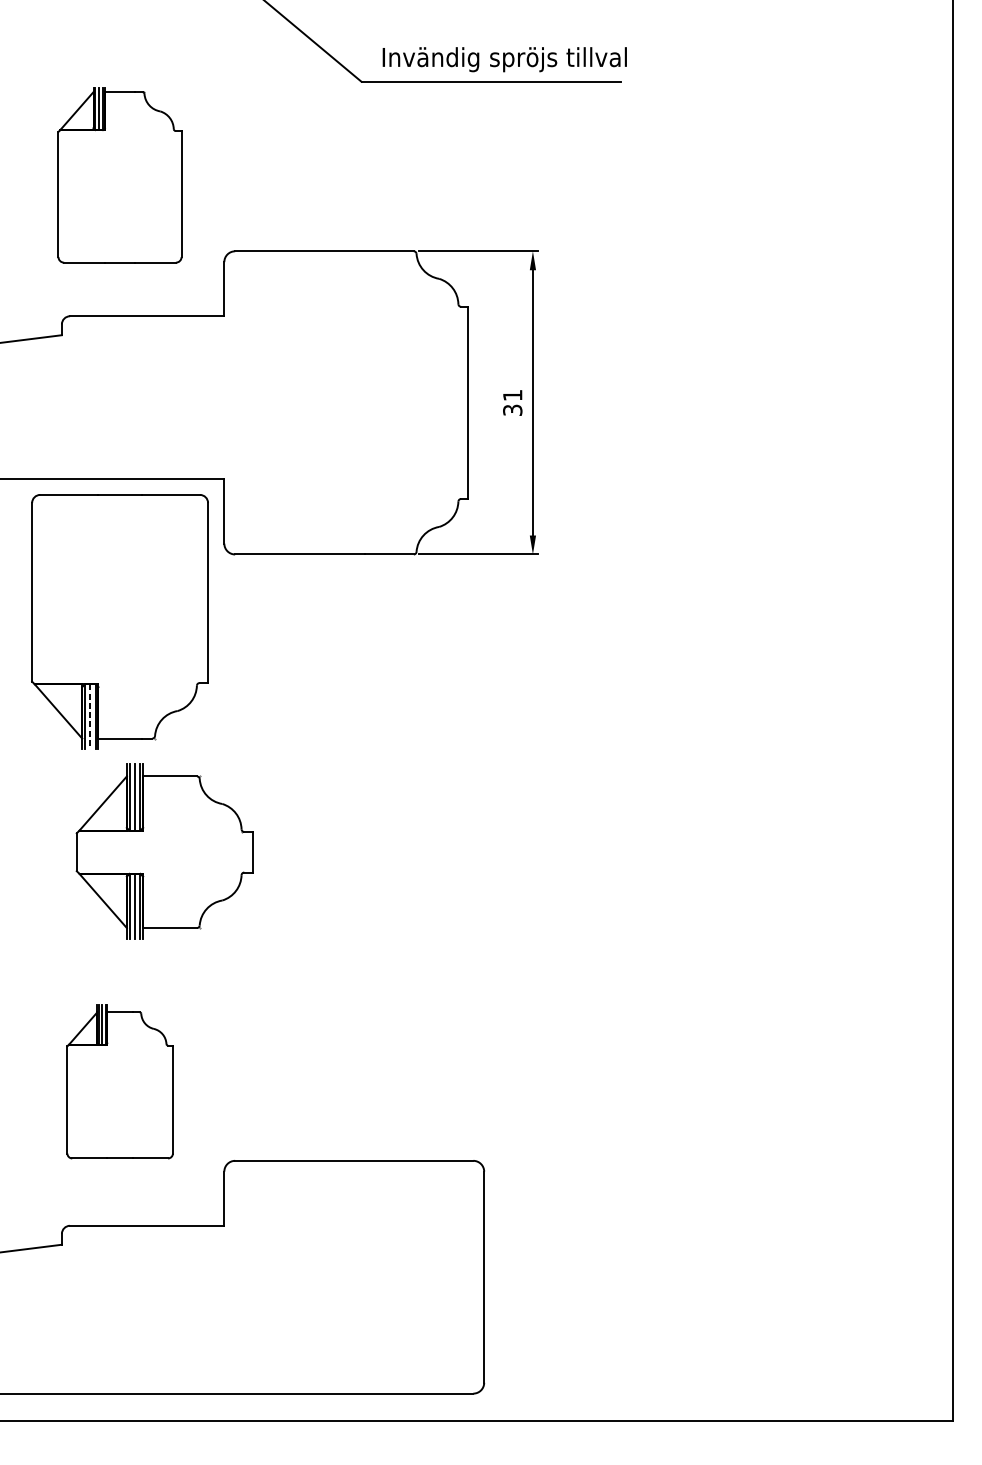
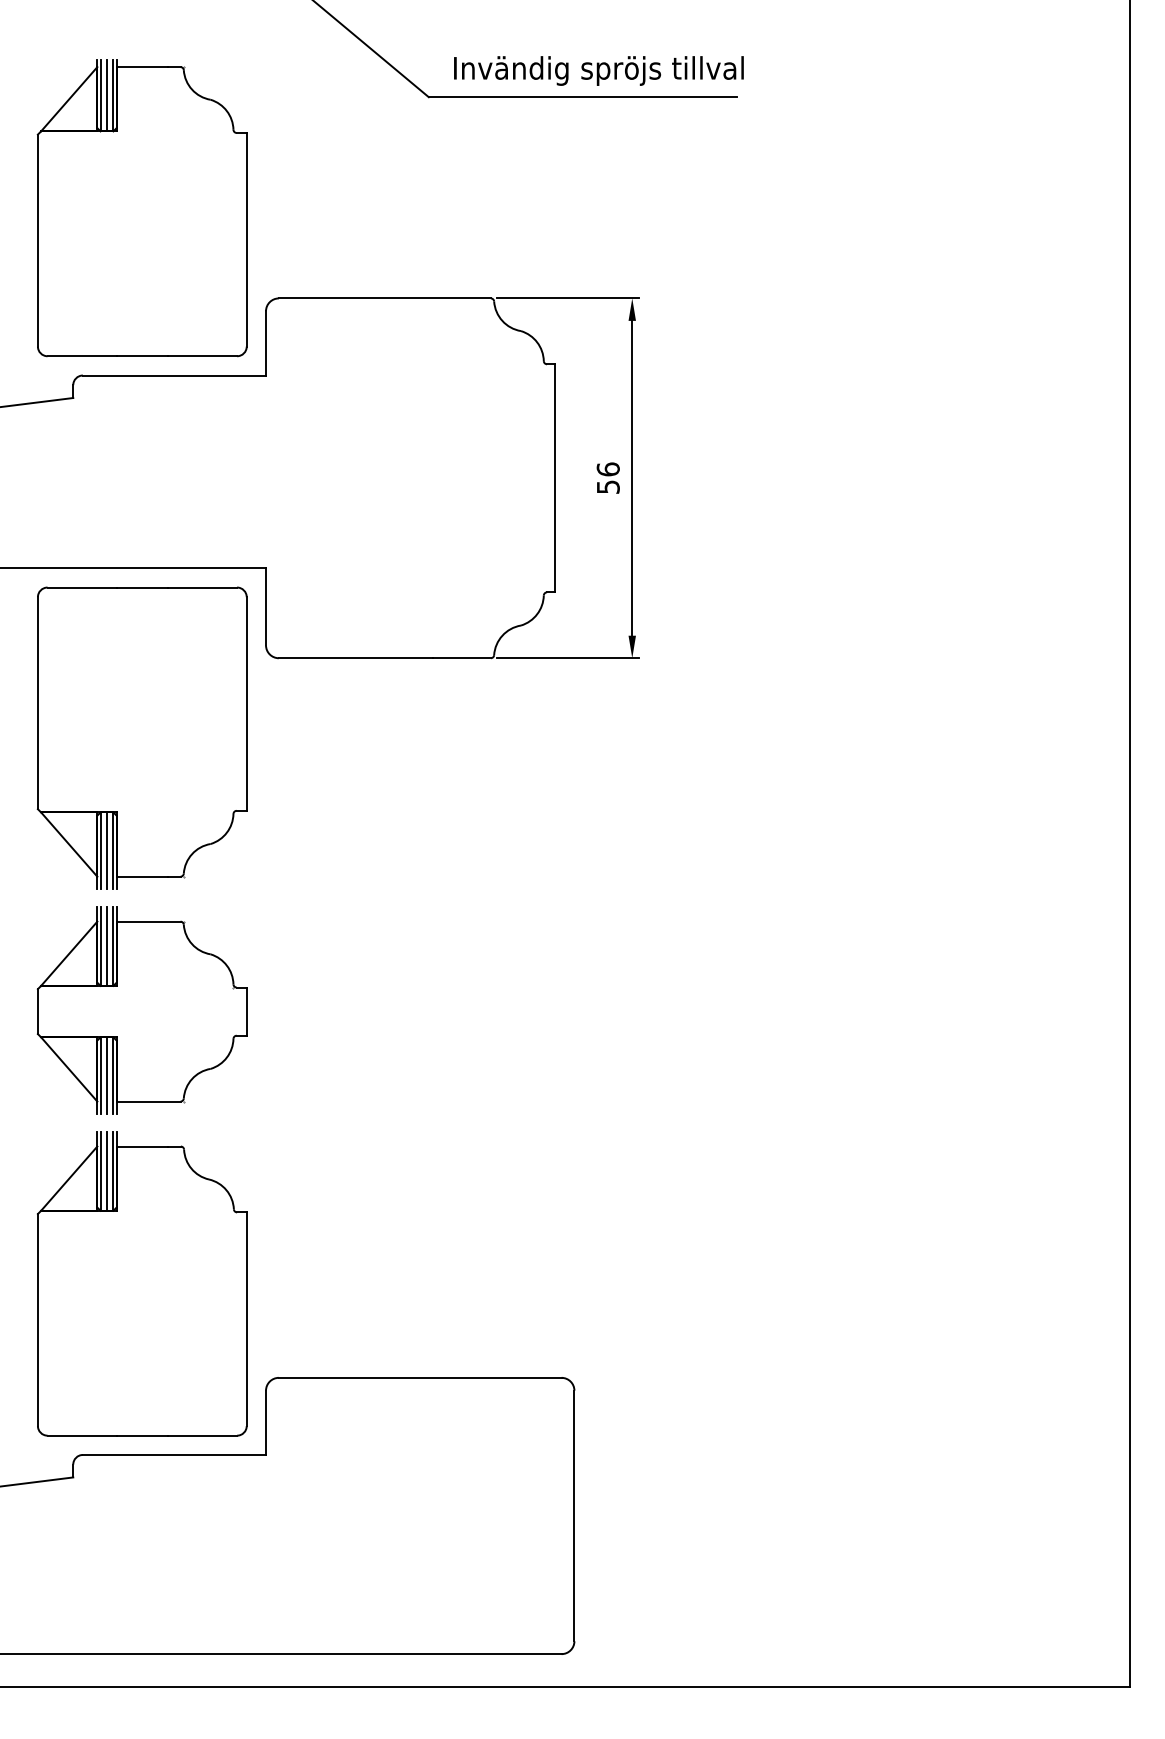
part: (119, 175) -> (141, 208), size x1.43
text: (512, 402) -> (607, 477), 31 -> 56
line: (90, 717) -> (107, 851), dashed -> solid
part: (164, 851) -> (141, 1010), moved
part: (120, 1081) -> (142, 1283), size x1.67

